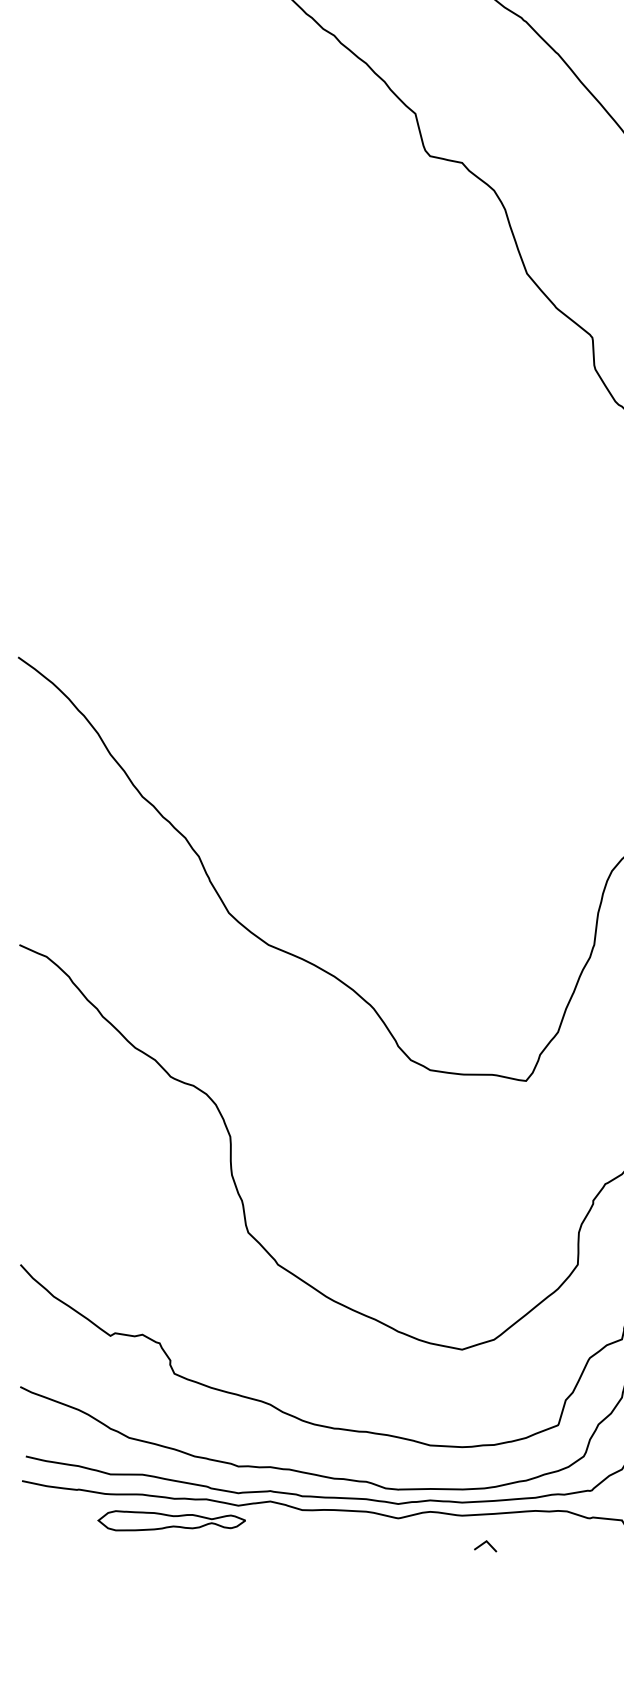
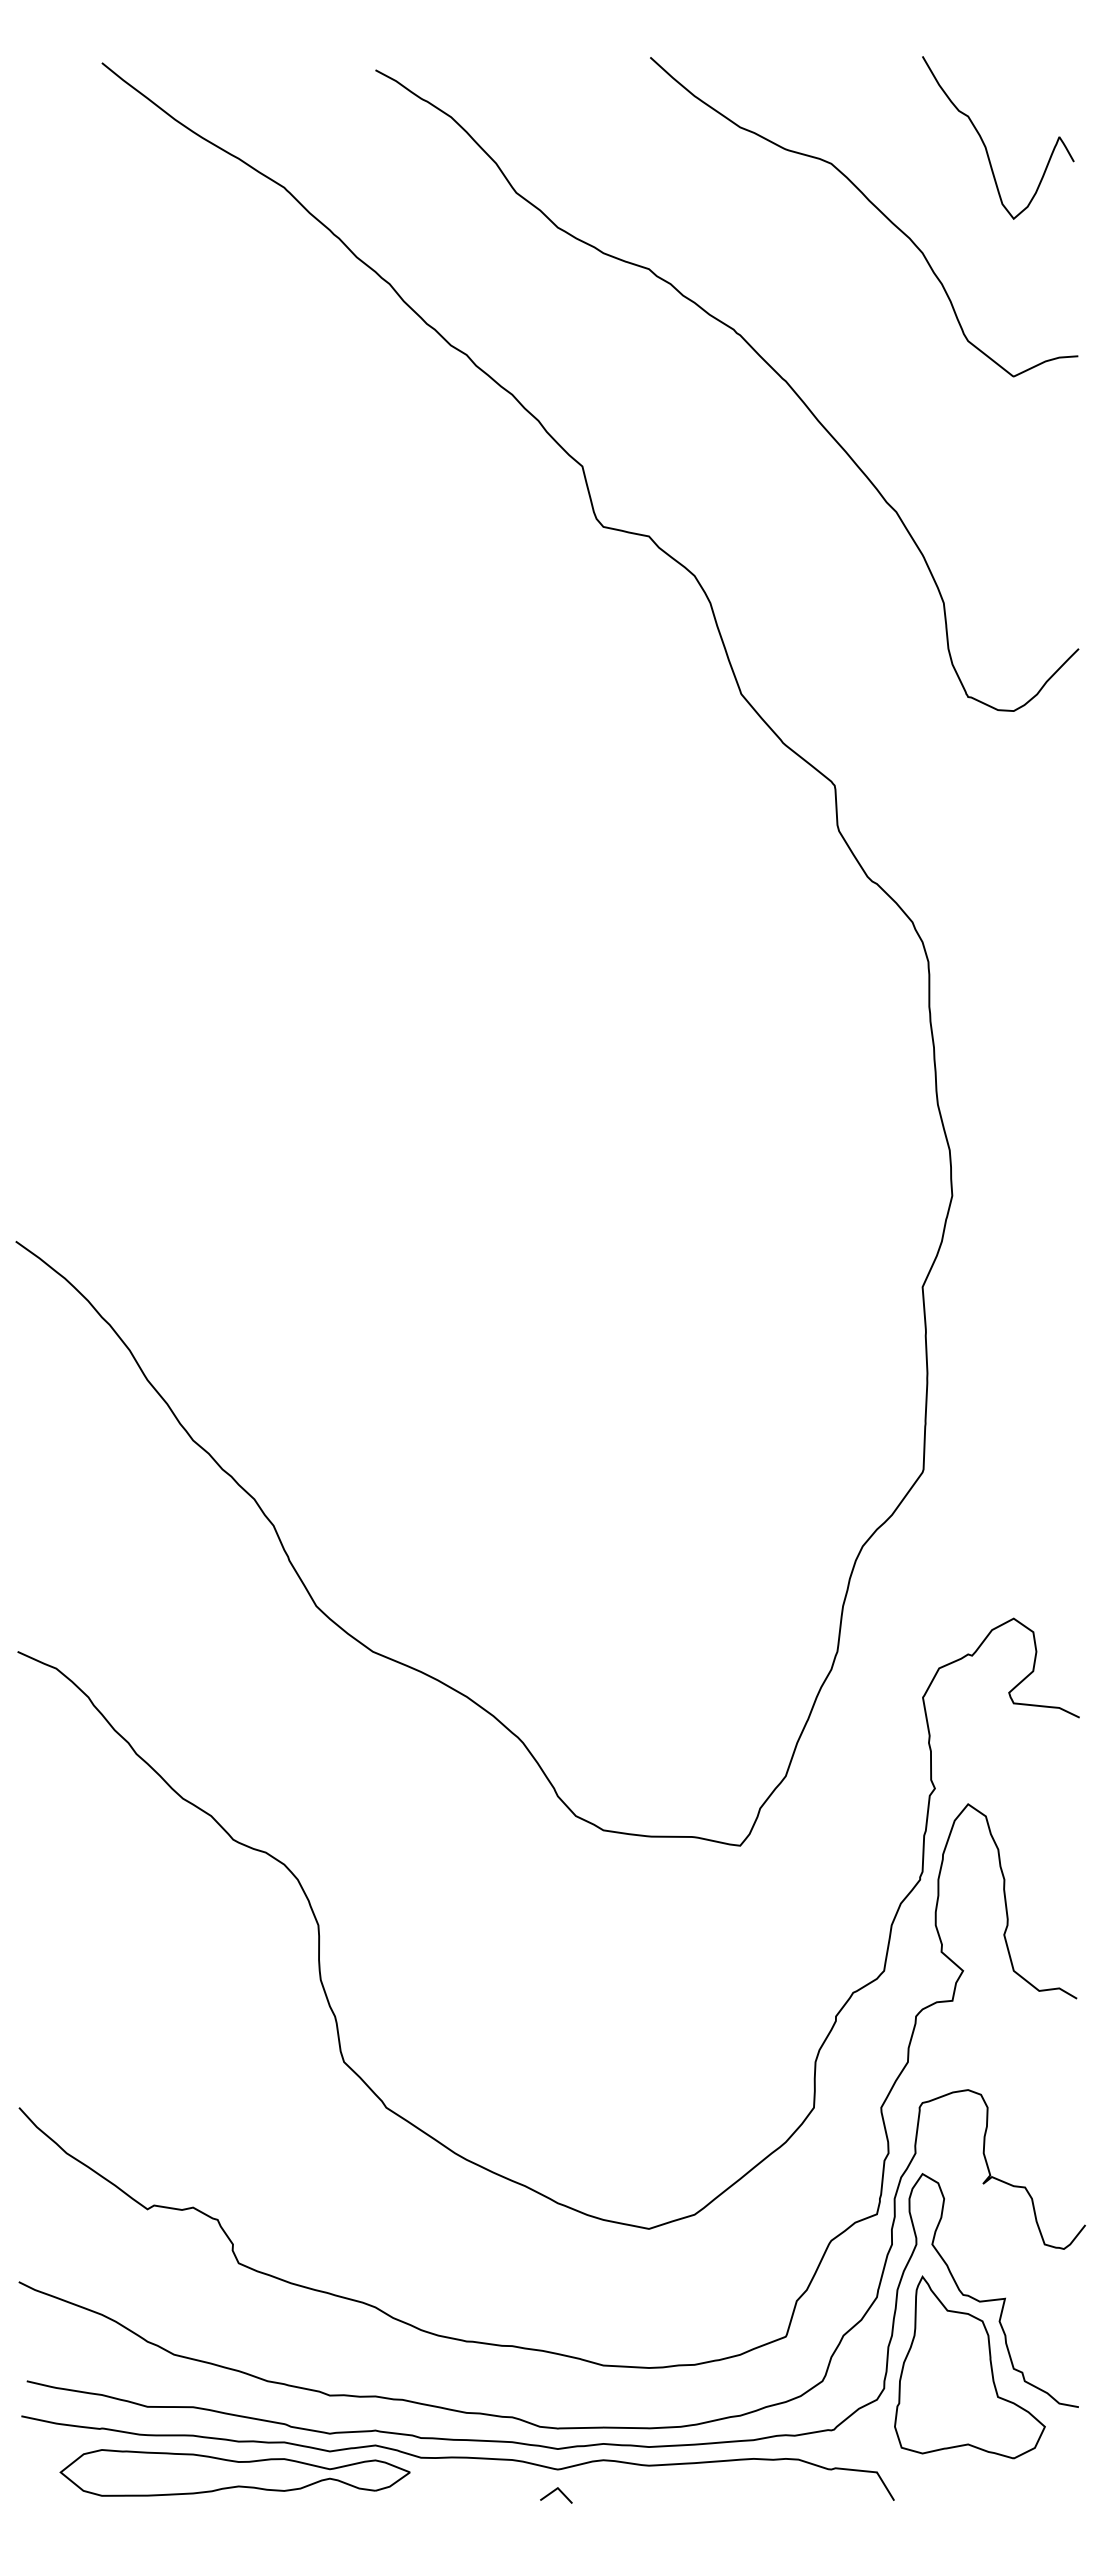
part: (171, 1520) -> (234, 2472), size x1.67
line: (483, 1544) -> (553, 2492), moved

